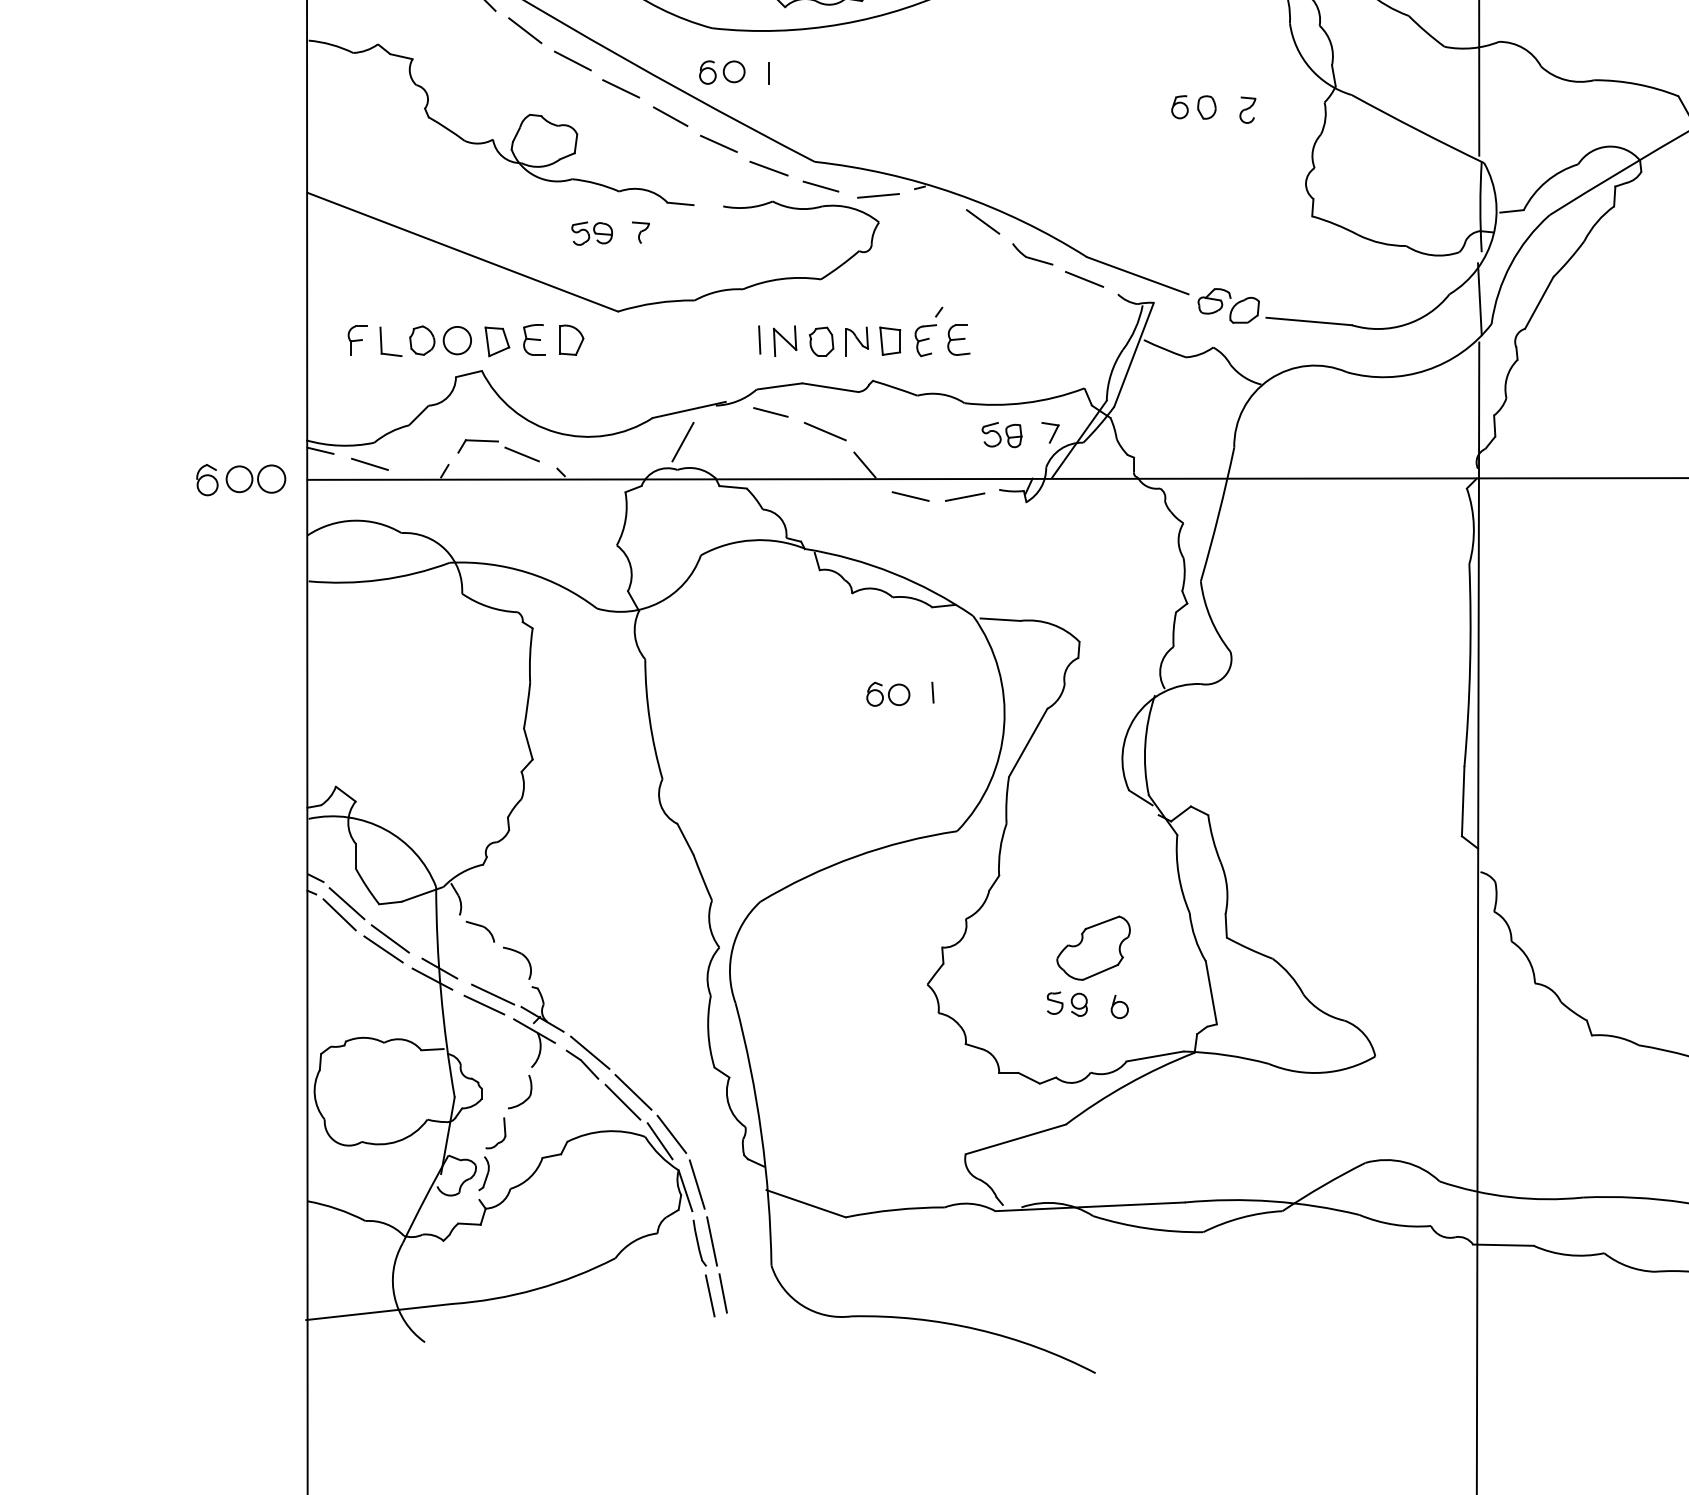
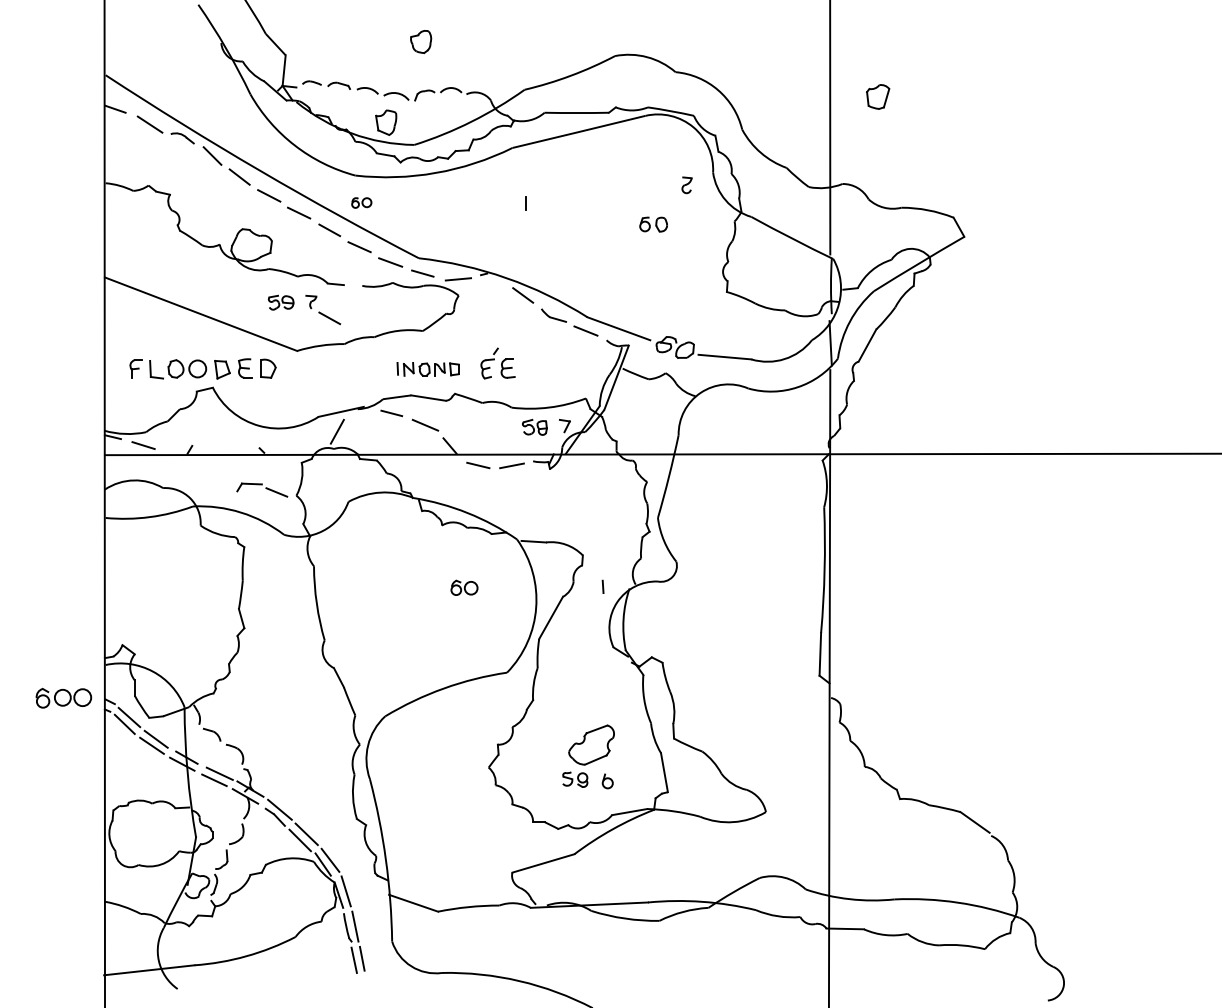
part: (721, 71) -> (361, 202), size x0.7
line: (768, 73) -> (525, 203), moved
part: (1246, 110) -> (686, 185), moved
line: (670, 259) -> (329, 318), added
part: (828, 341) -> (427, 369), size x0.7
part: (499, 449) -> (262, 489), moved
part: (240, 478) -> (63, 697), moved
line: (931, 692) -> (602, 586), moved

